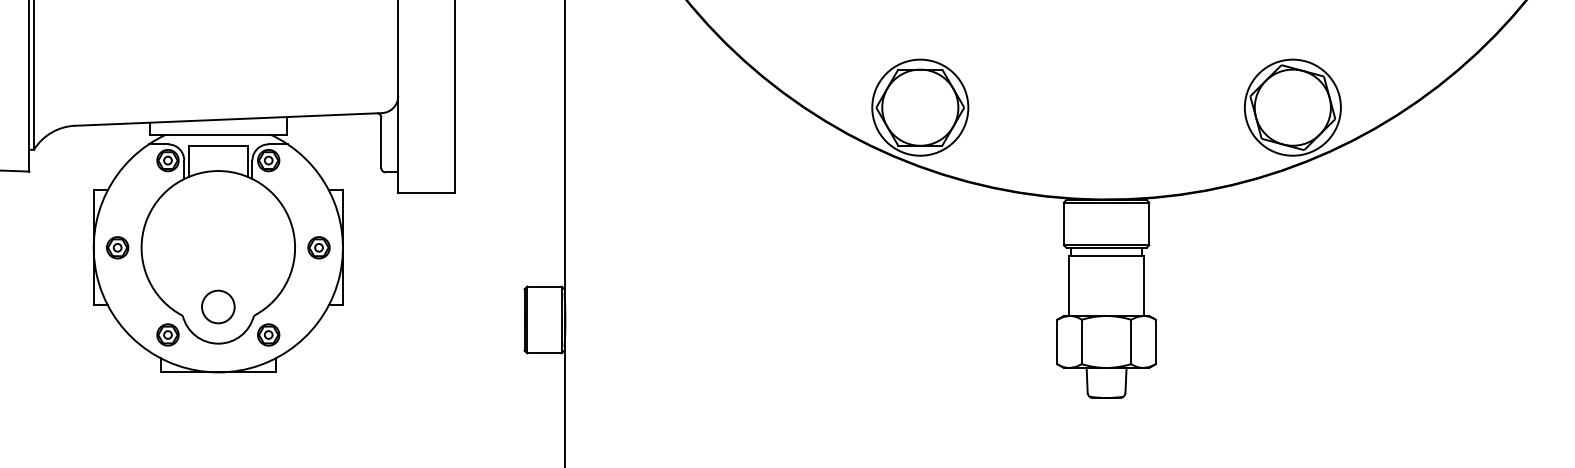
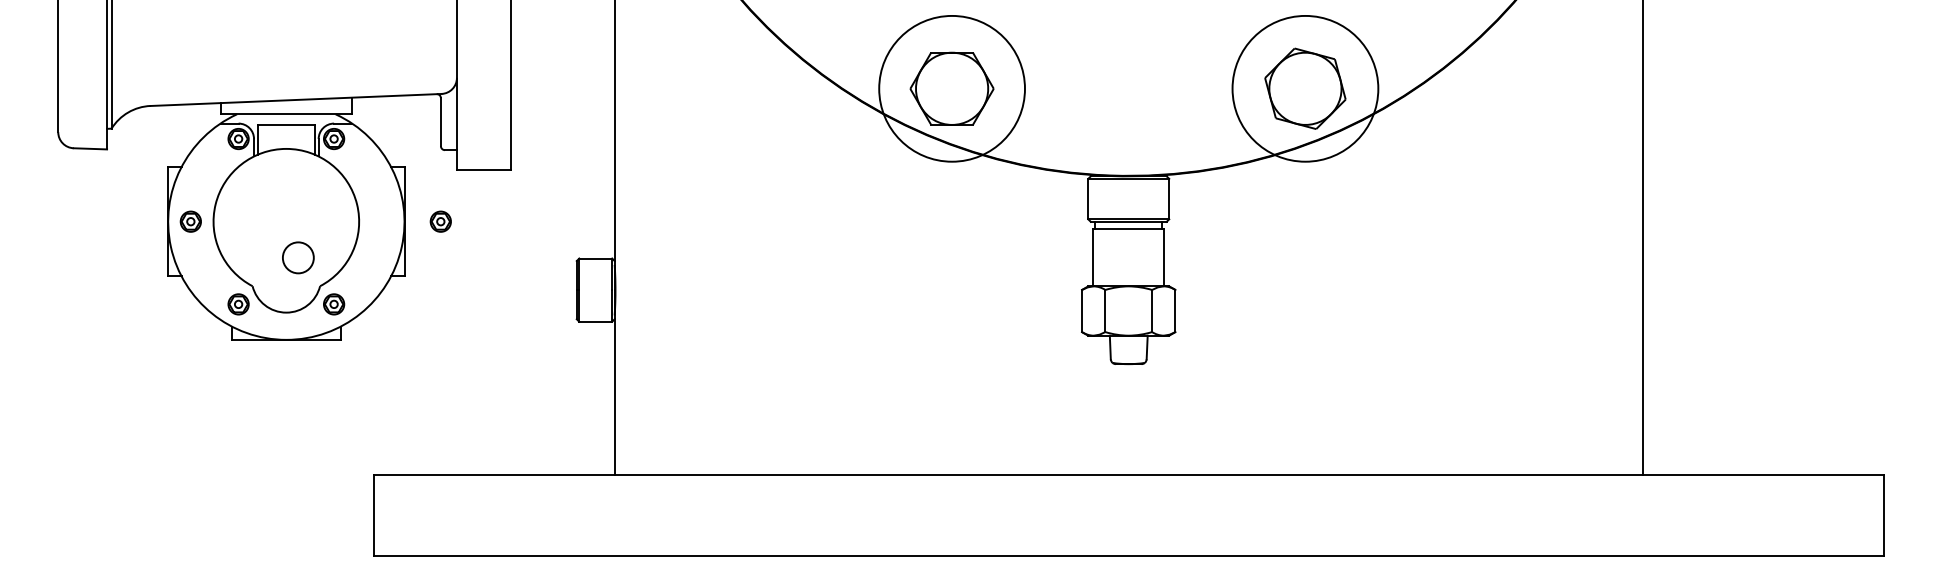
circle: (919, 107) -> (951, 88), size x1.6
circle: (1292, 107) -> (1305, 88), size x1.6
part: (318, 247) -> (440, 221), moved
circle: (218, 306) -> (298, 257), moved

